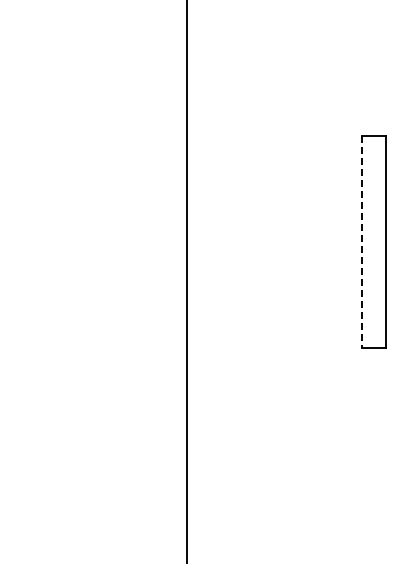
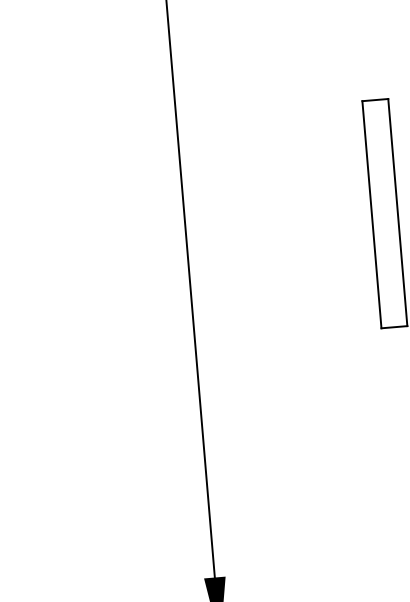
line: (361, 242) -> (371, 215), dashed -> solid

